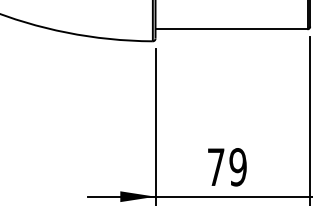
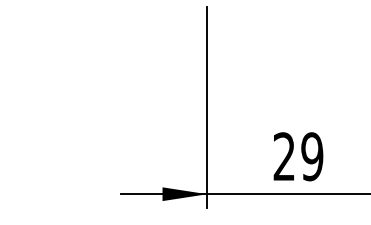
text: (215, 166) -> (283, 155), 79 -> 29

